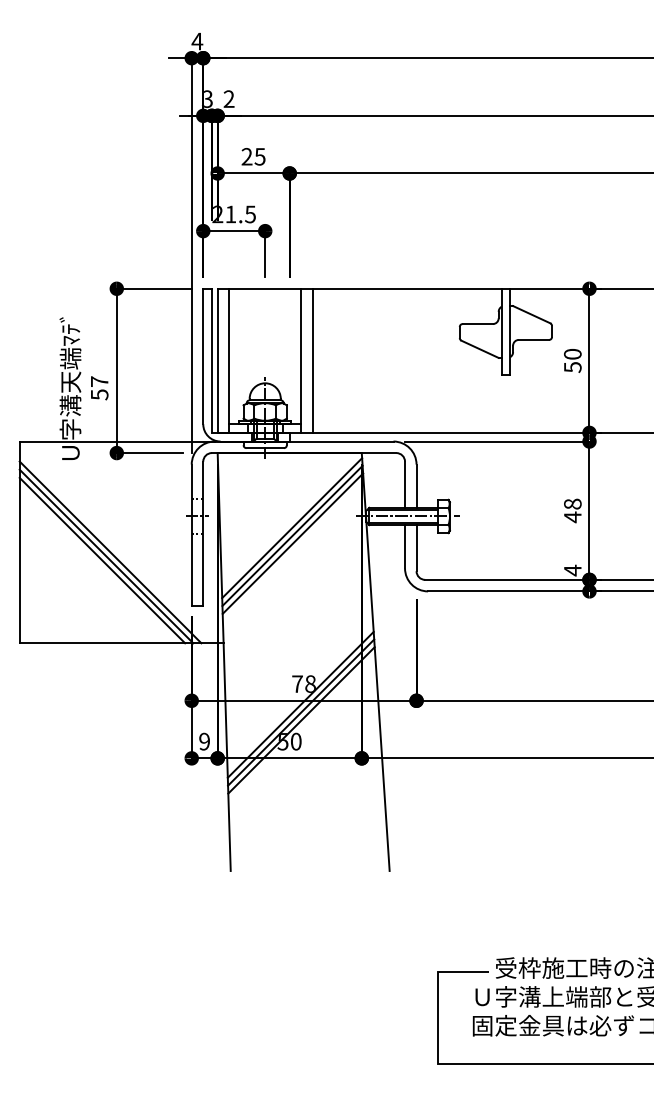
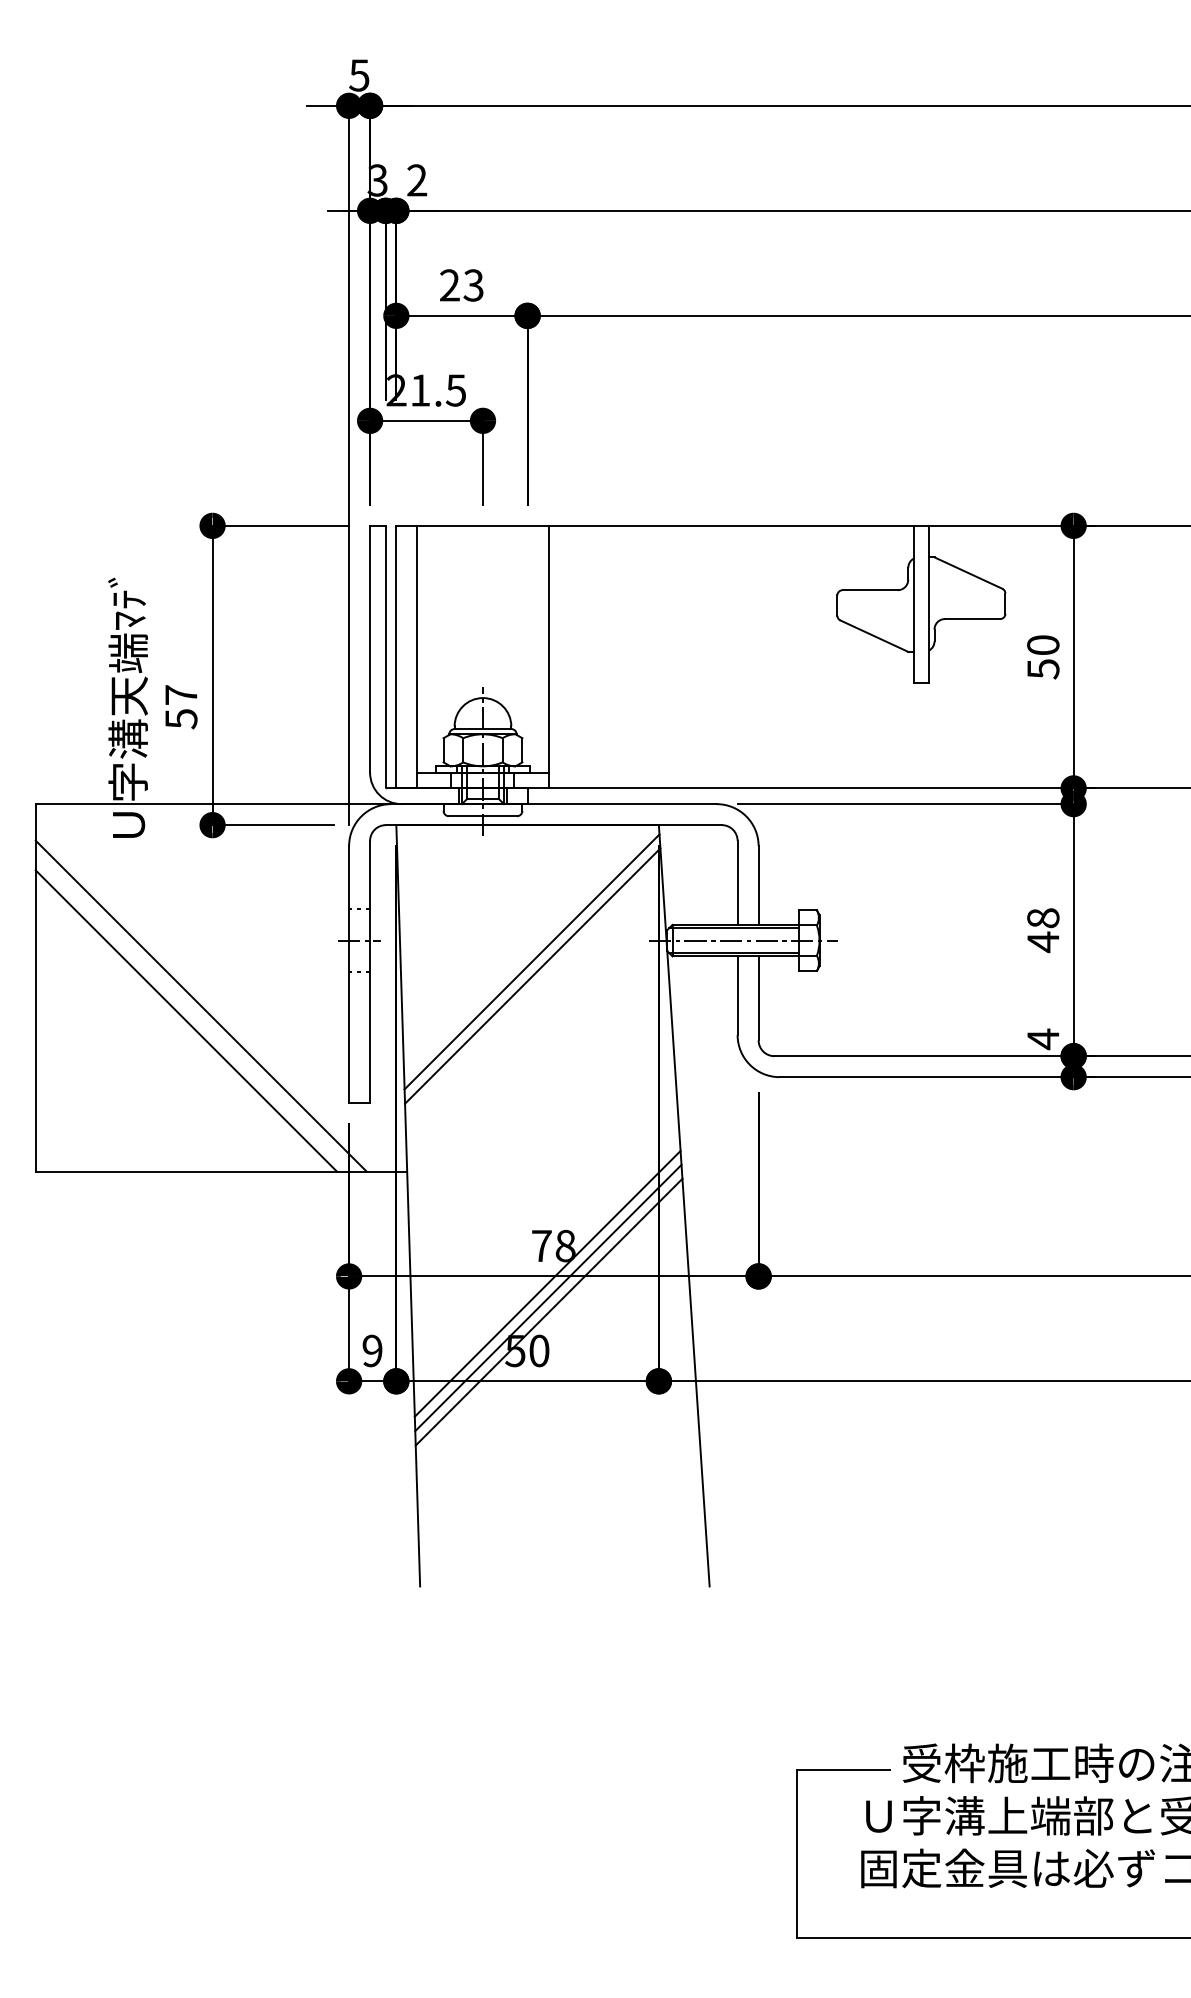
text: (197, 41) -> (359, 75), 4 -> 5
text: (260, 156) -> (474, 284), 25 -> 23
line: (312, 360) -> (569, 656), removed
line: (292, 543) -> (532, 989), removed
line: (106, 556) -> (193, 1013), removed

